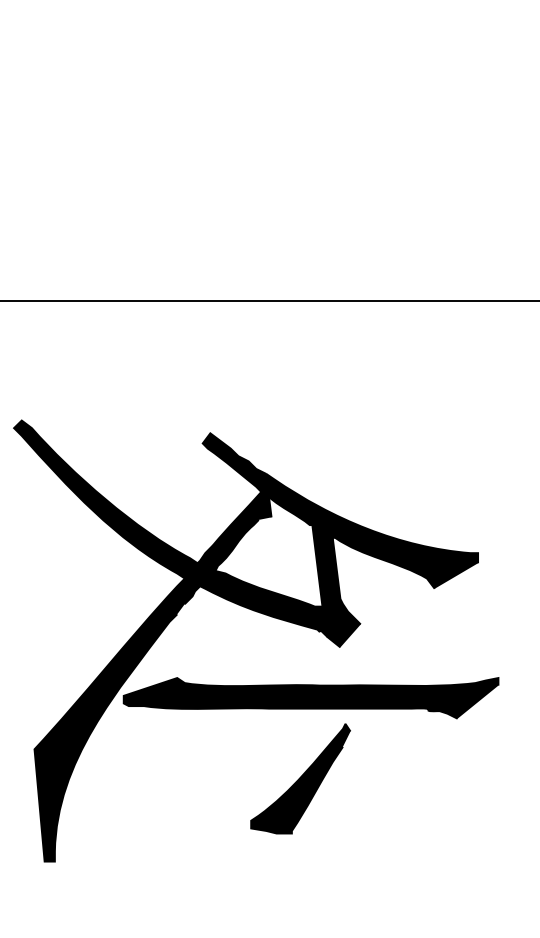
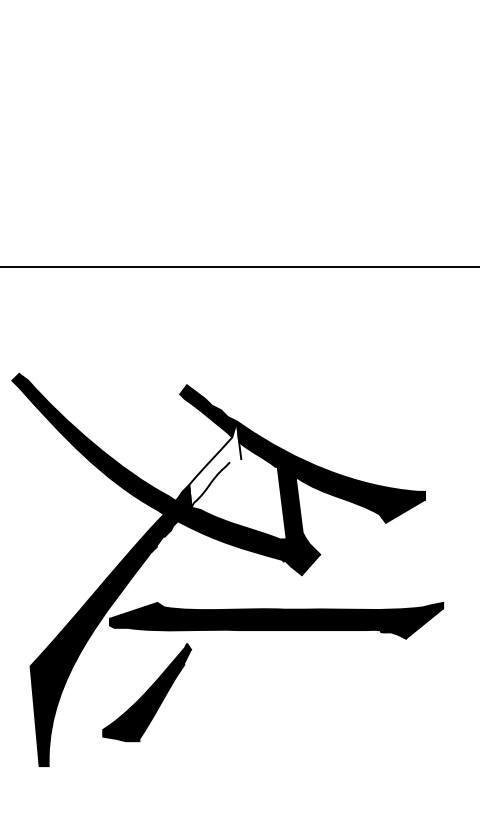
fill: (241, 522) -> (214, 464), removed
part: (300, 778) -> (147, 692), moved

